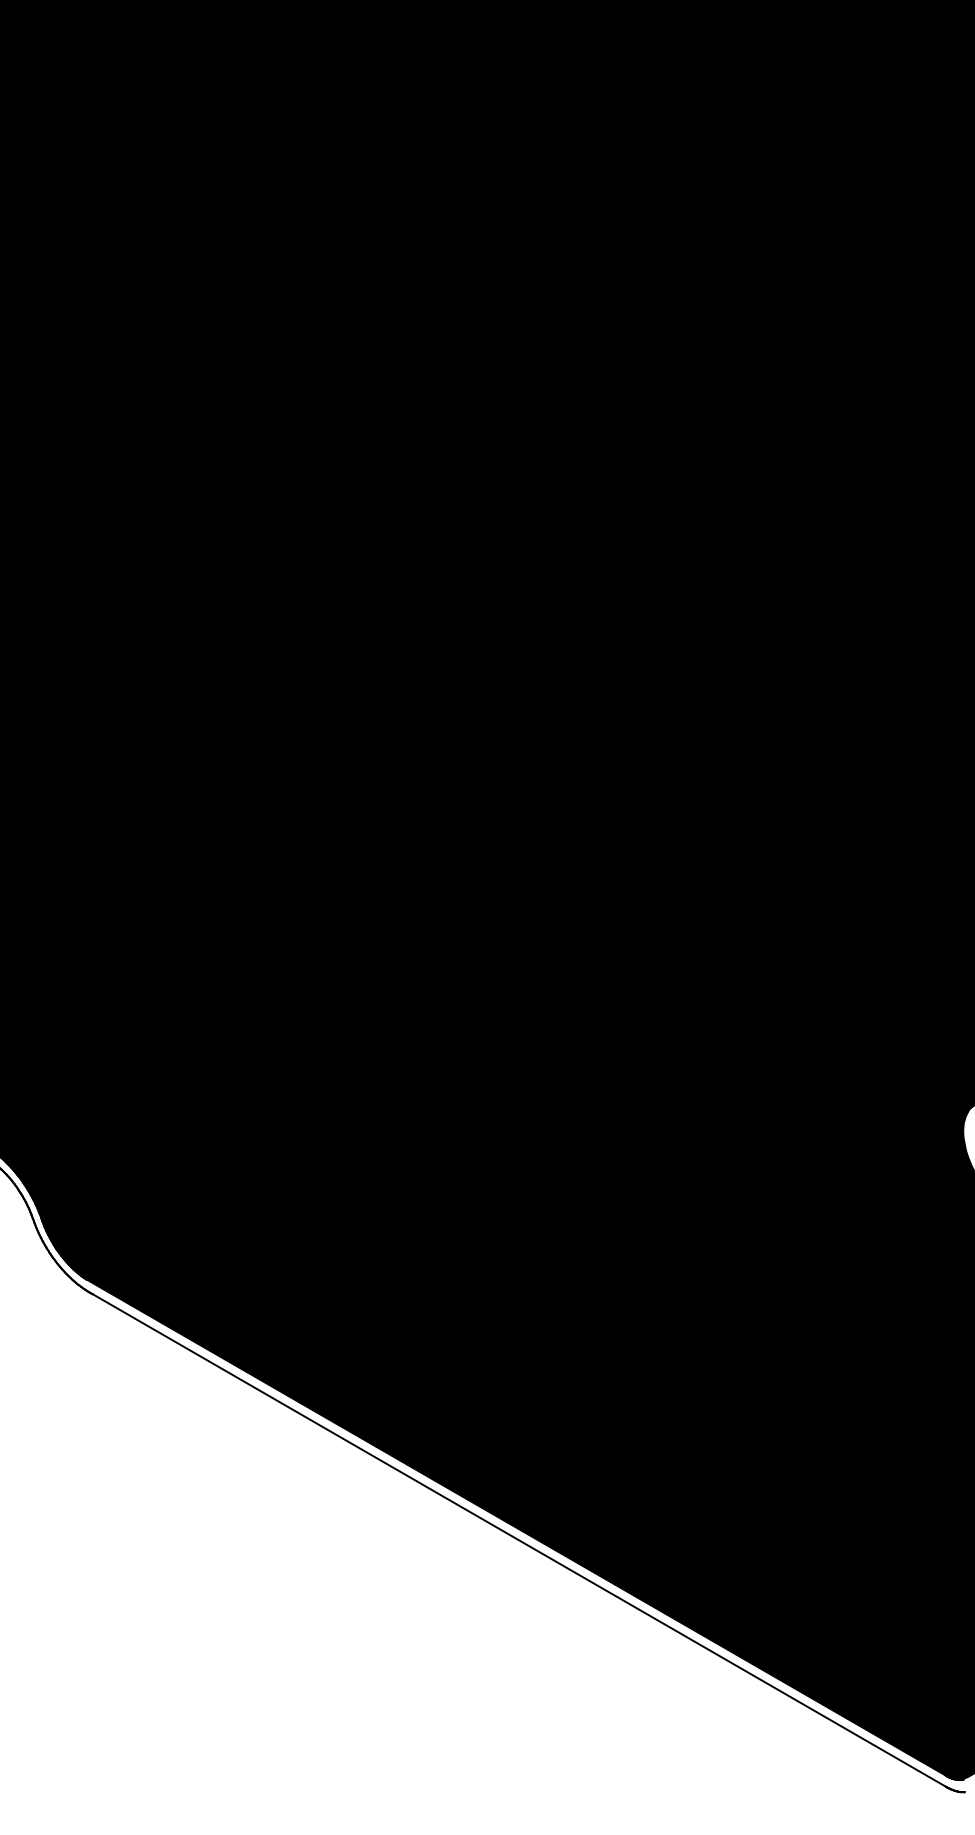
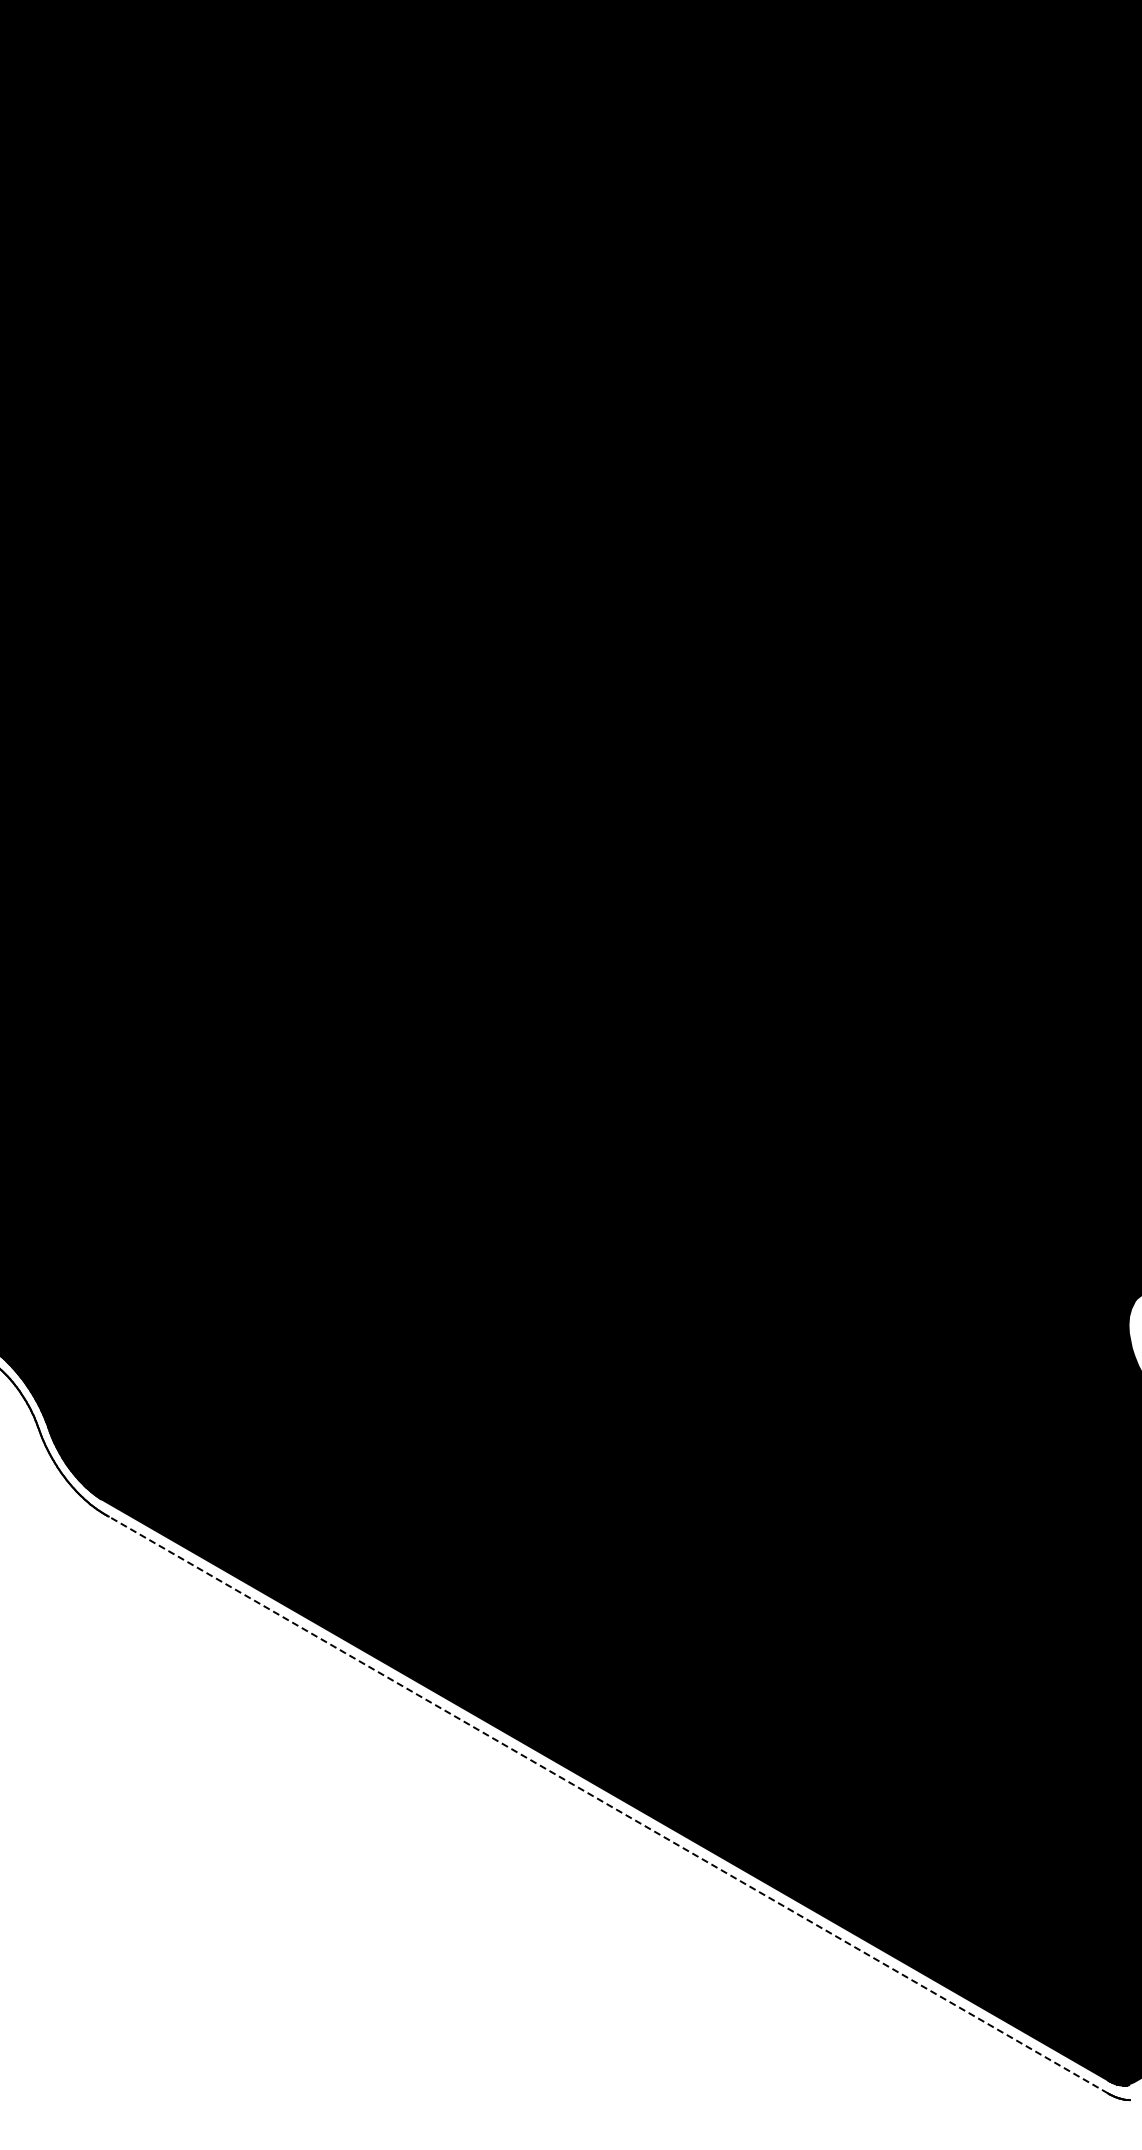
line: (519, 1540) -> (608, 1804), solid -> dashed

